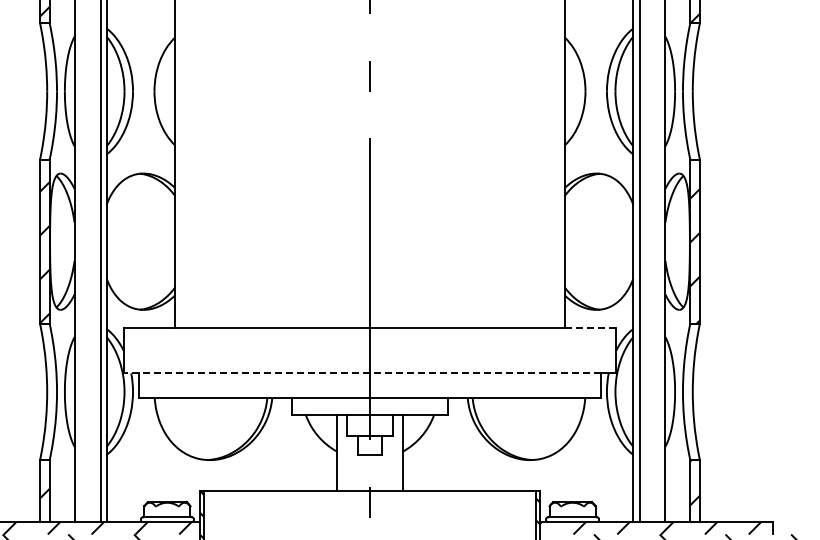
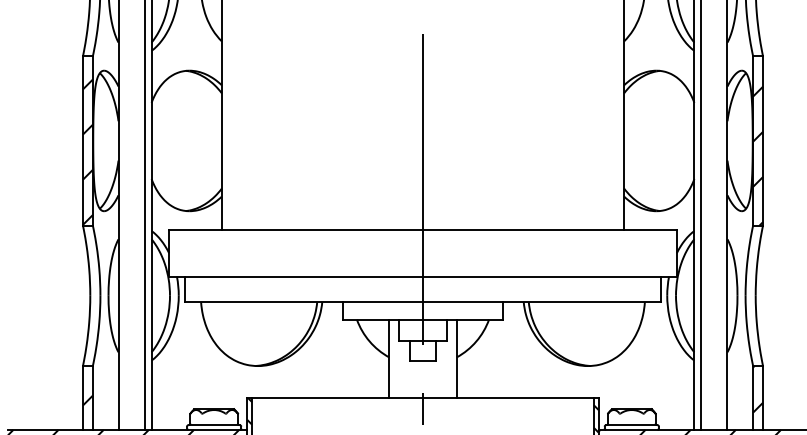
line: (590, 328) -> (650, 230), dashed -> solid
line: (362, 373) -> (415, 276), dashed -> solid

